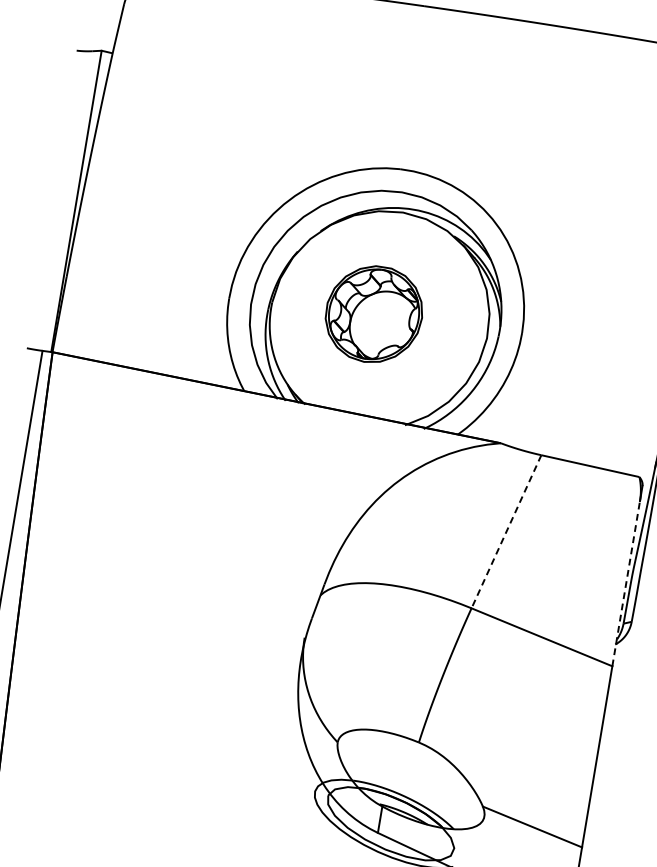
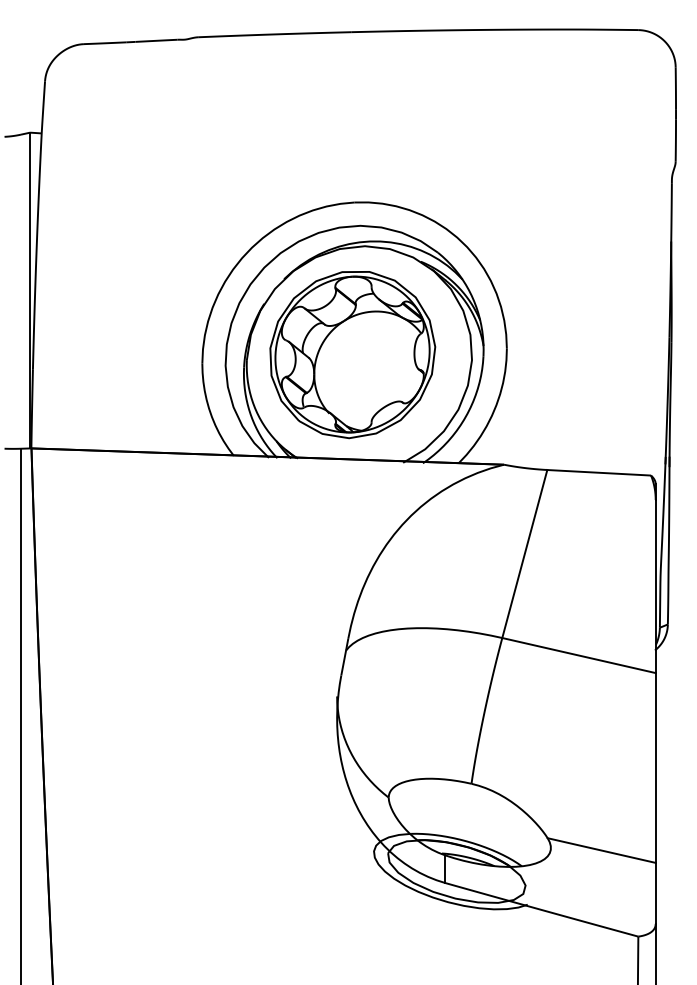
part: (373, 314) -> (352, 355), size x1.67
line: (506, 532) -> (524, 554), dashed -> solid
line: (625, 583) -> (655, 586), dashed -> solid

